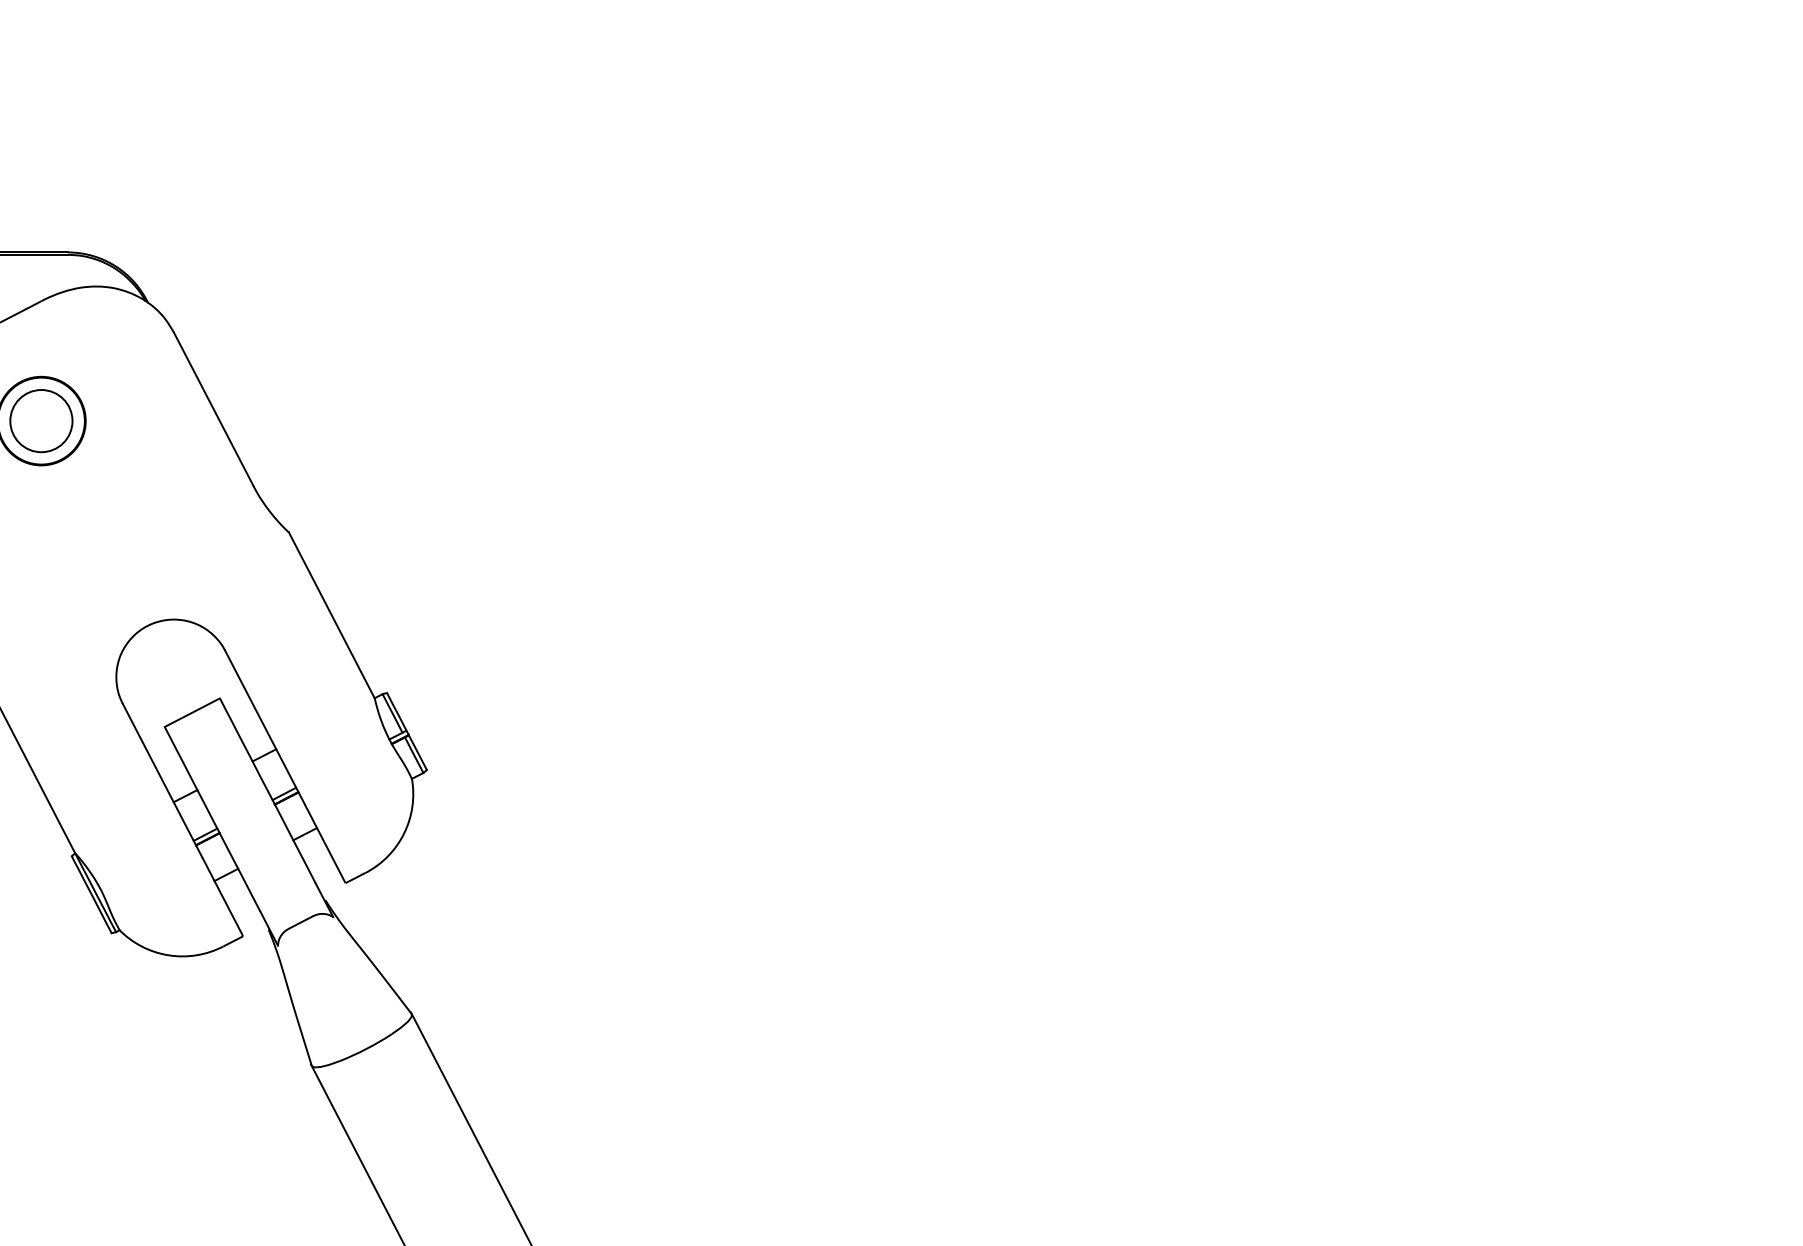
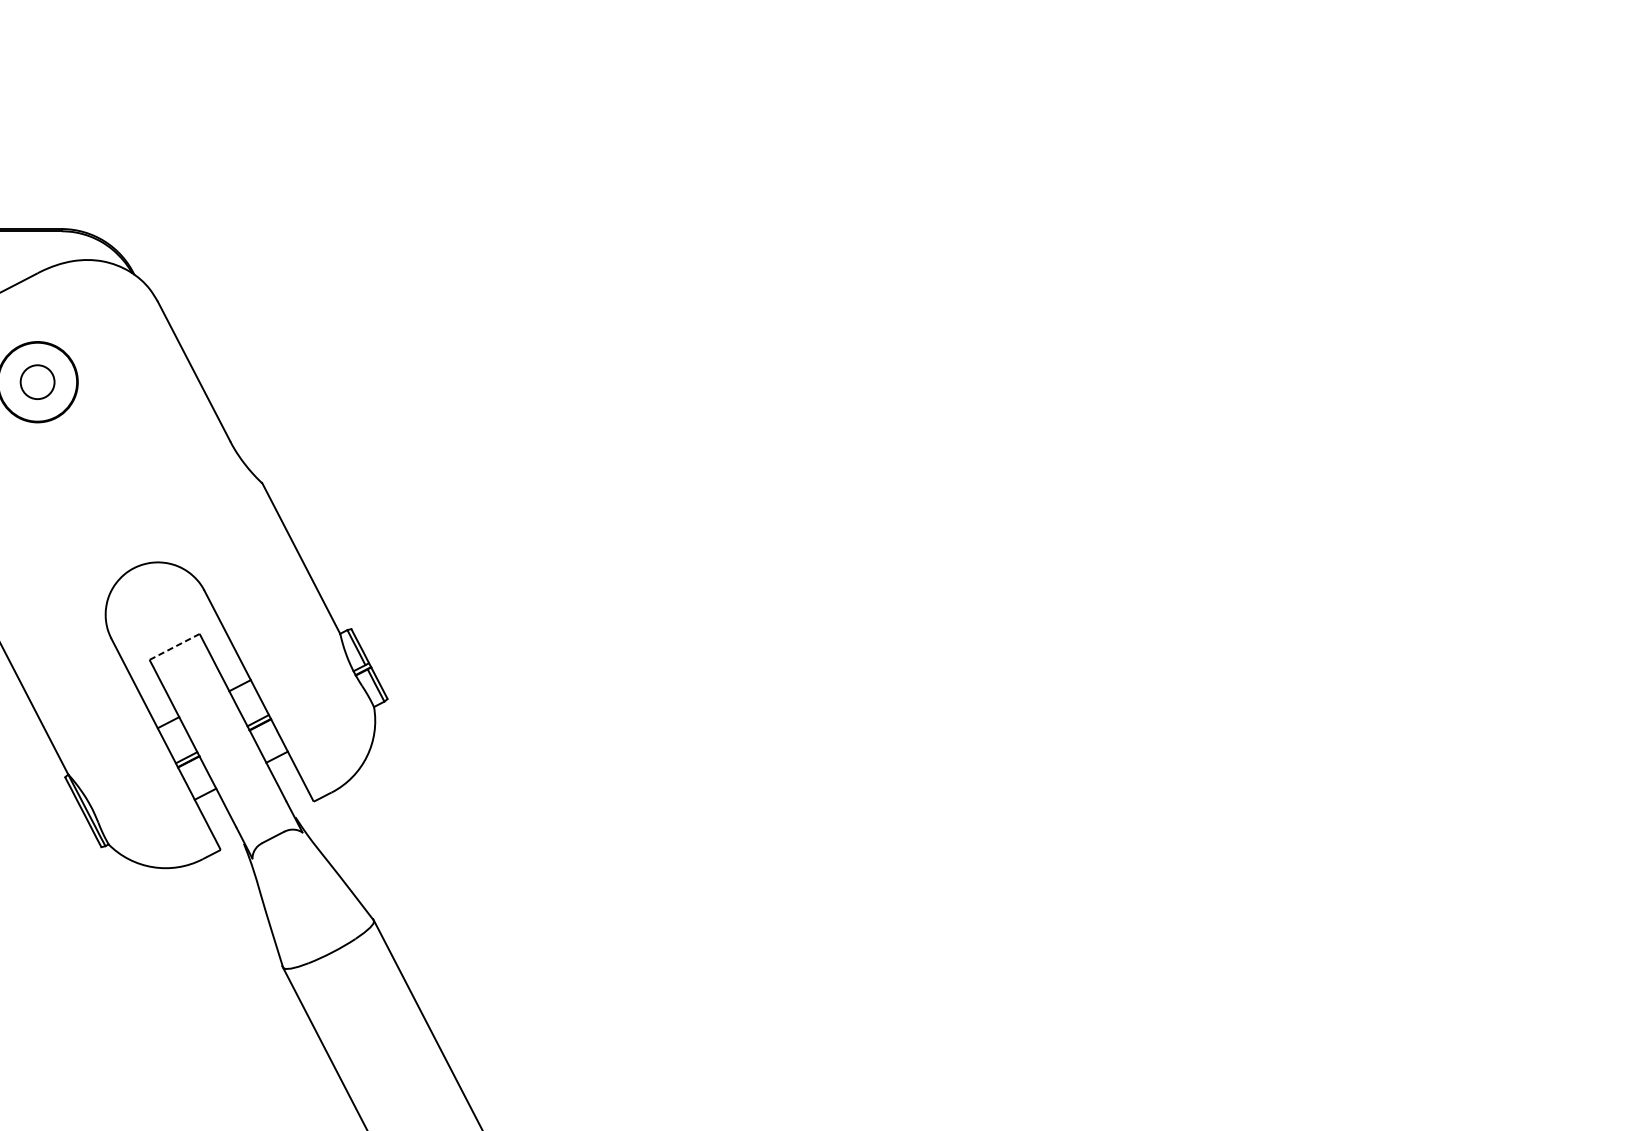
circle: (41, 421) -> (37, 382), size x0.6
line: (191, 712) -> (173, 646), solid -> dashed

